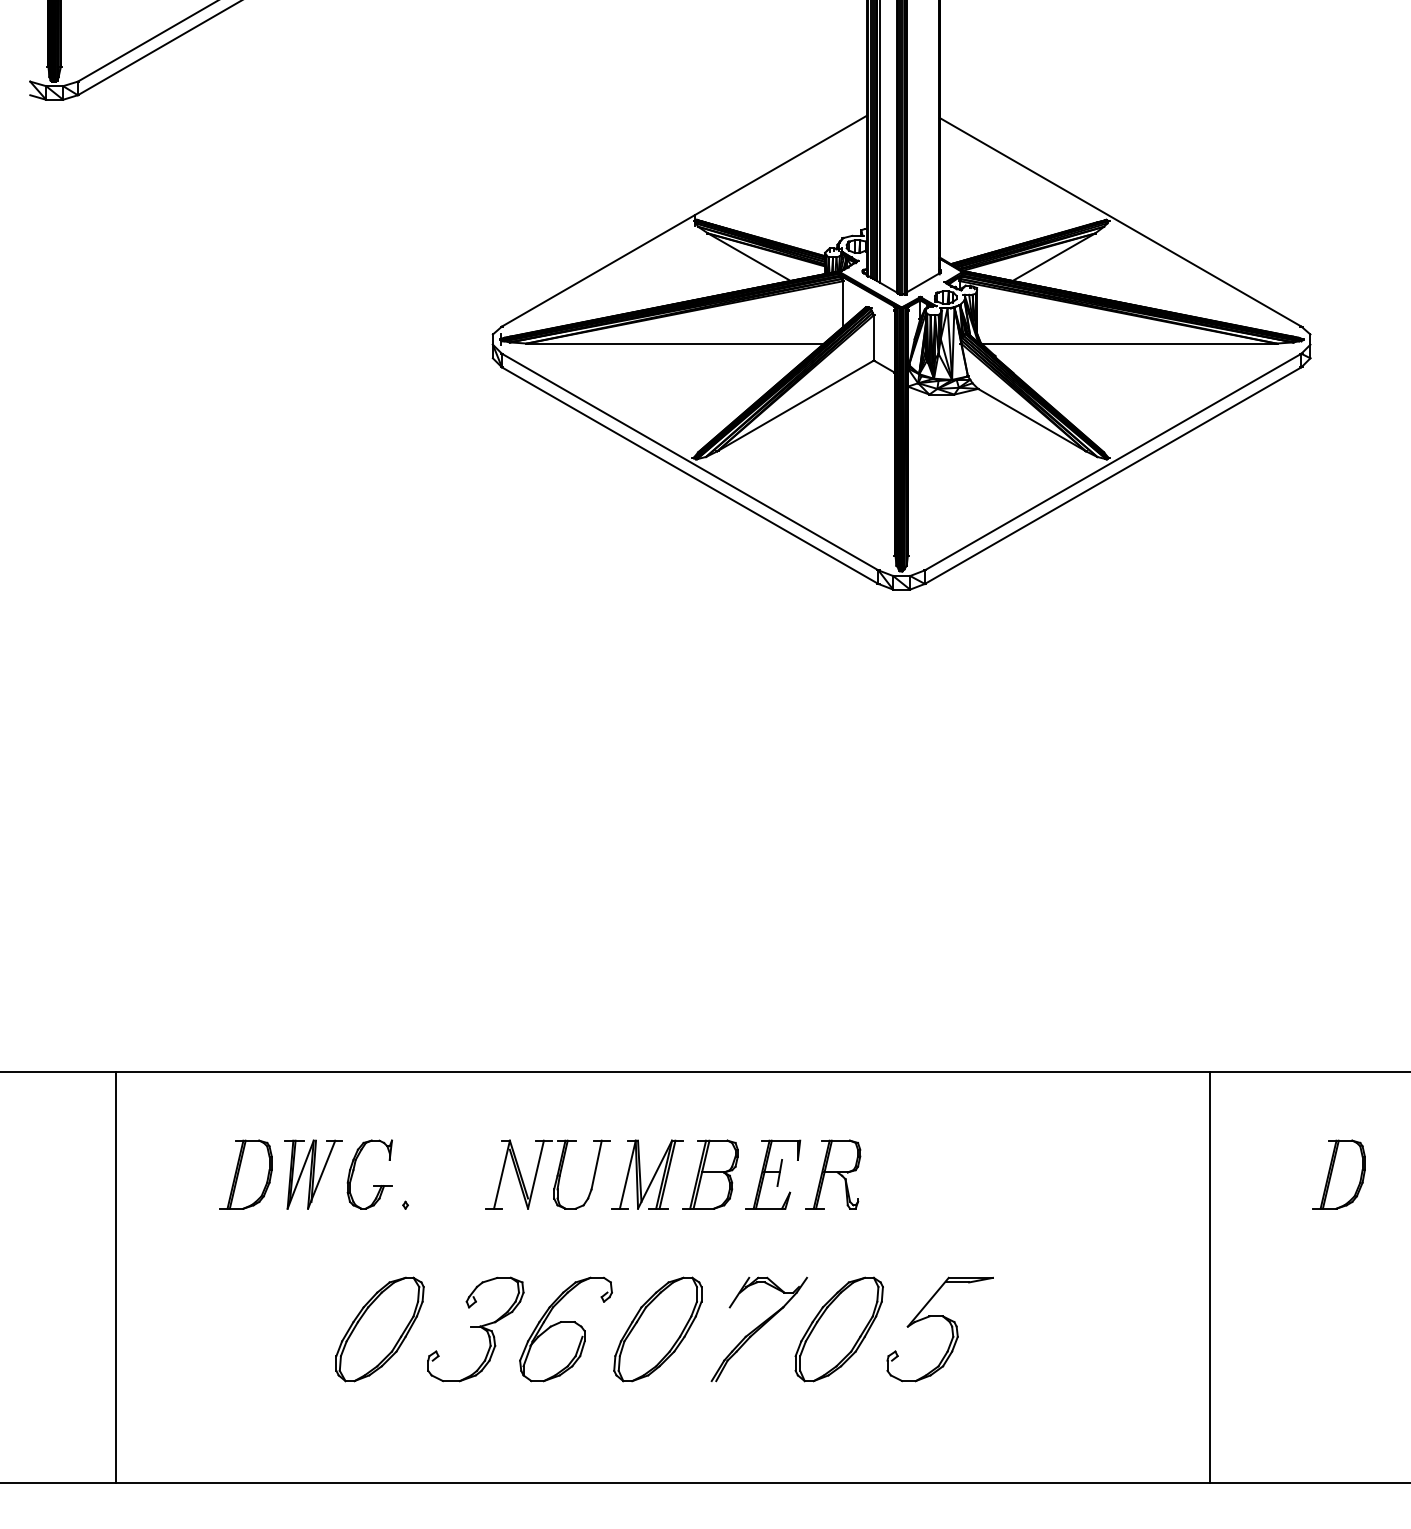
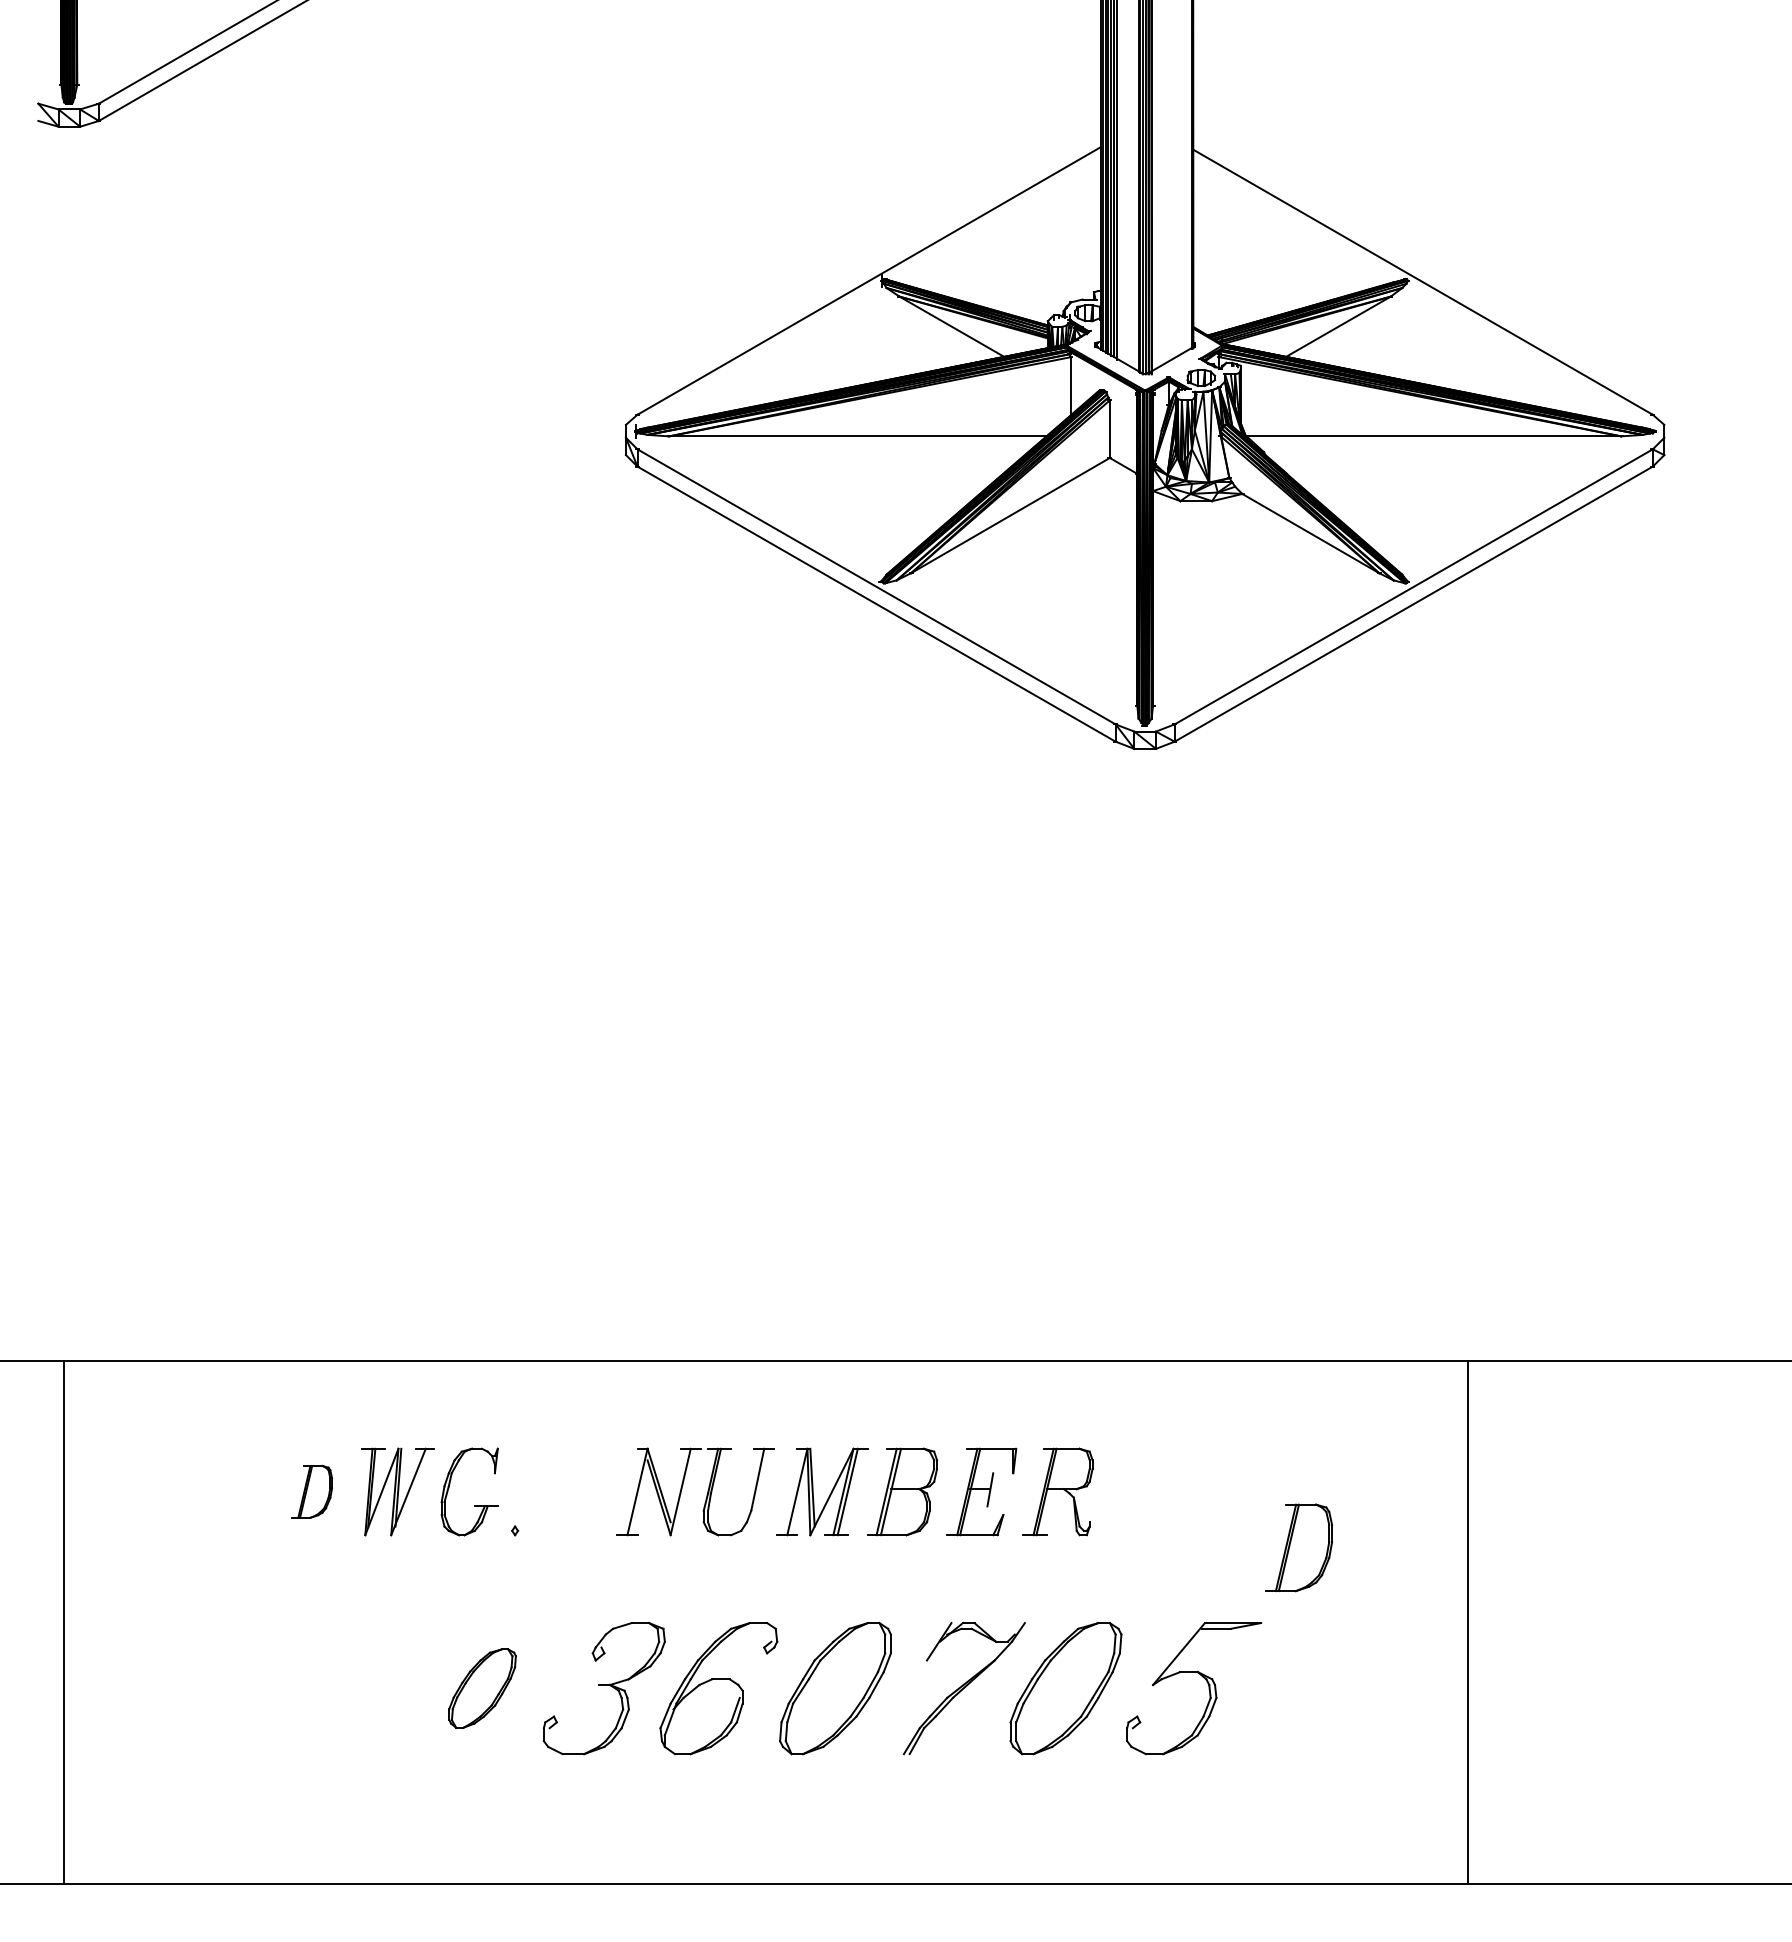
part: (245, 1174) -> (311, 1491), size x0.6
part: (1338, 1174) -> (1298, 1547), moved
line: (116, 1277) -> (64, 1622), moved
line: (1209, 1277) -> (1467, 1622), moved
part: (379, 1329) -> (481, 1688), size x0.6

